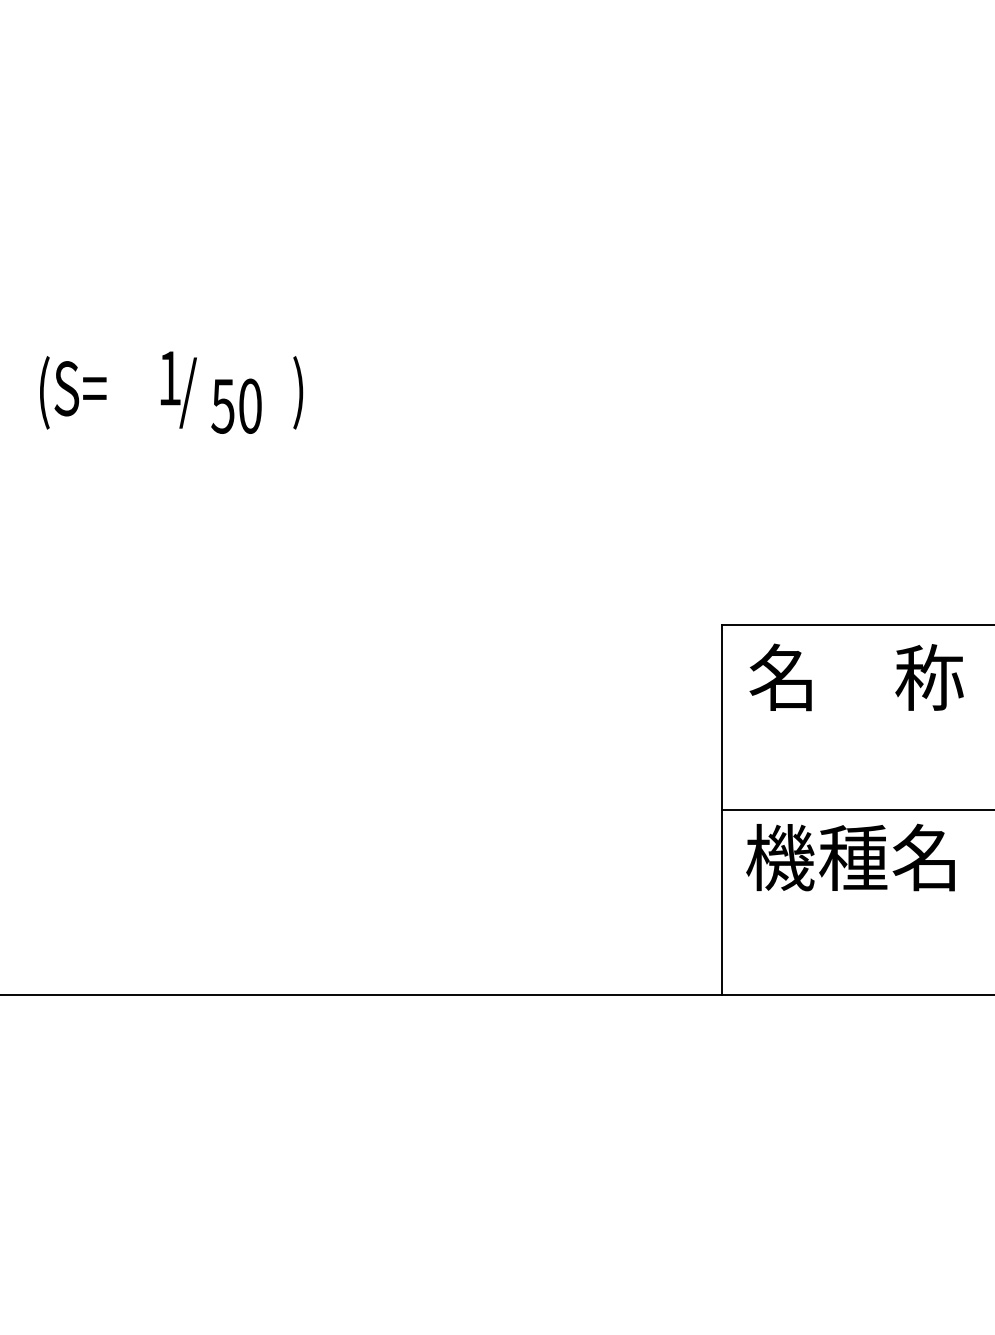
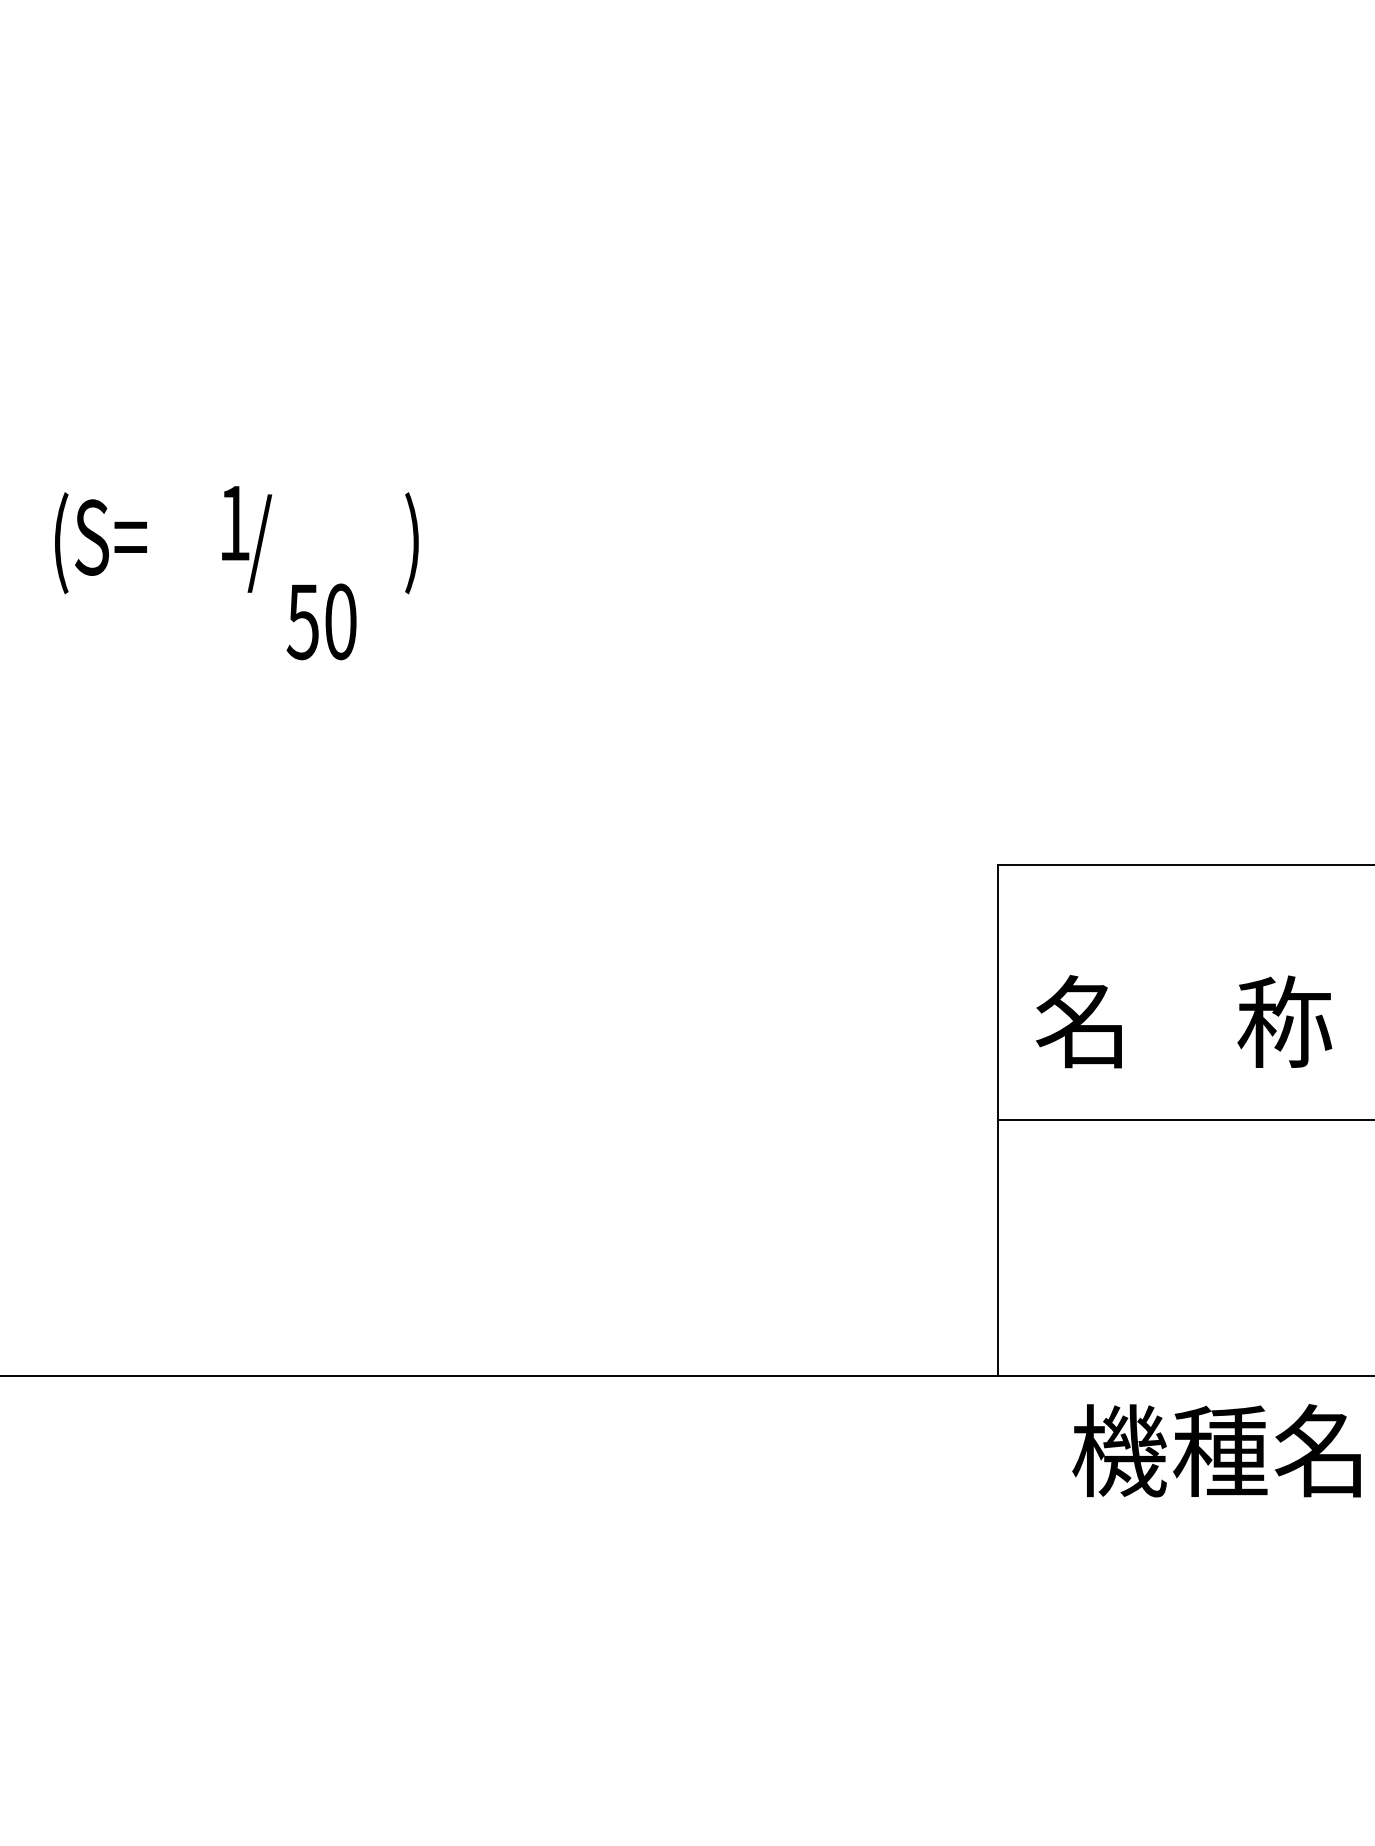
text: (236, 406) -> (321, 621), moved
text: (856, 677) -> (1183, 1021), moved
text: (850, 857) -> (1216, 1450), moved

